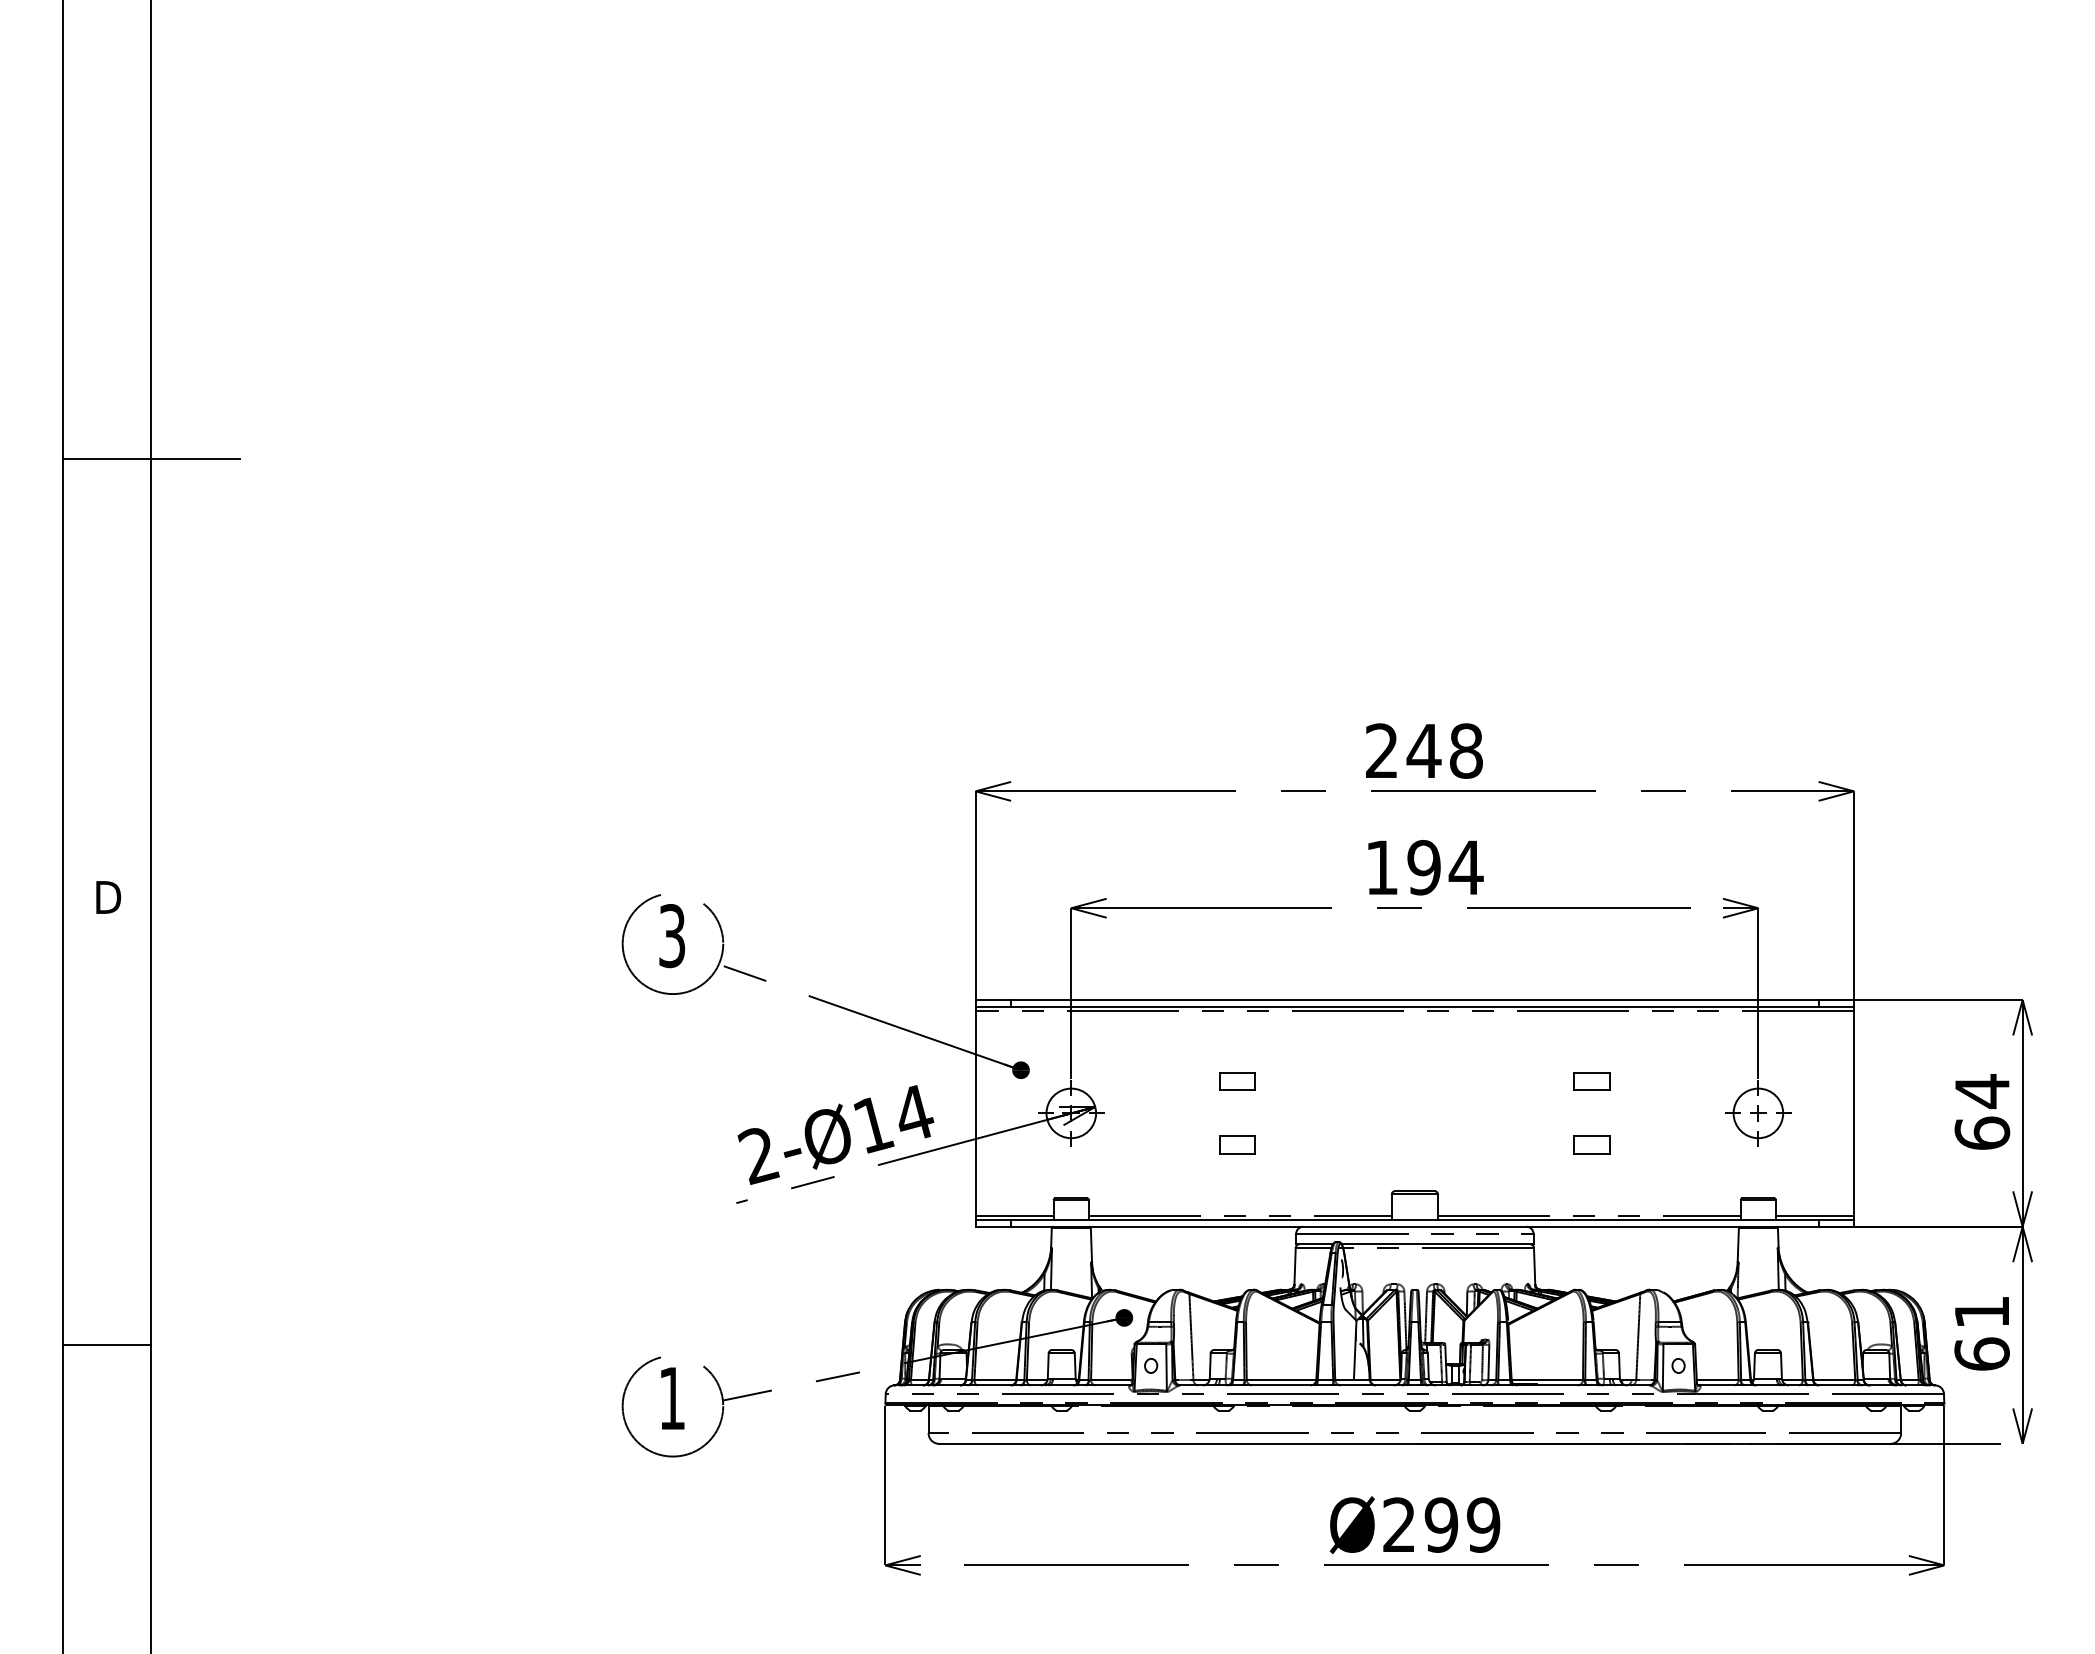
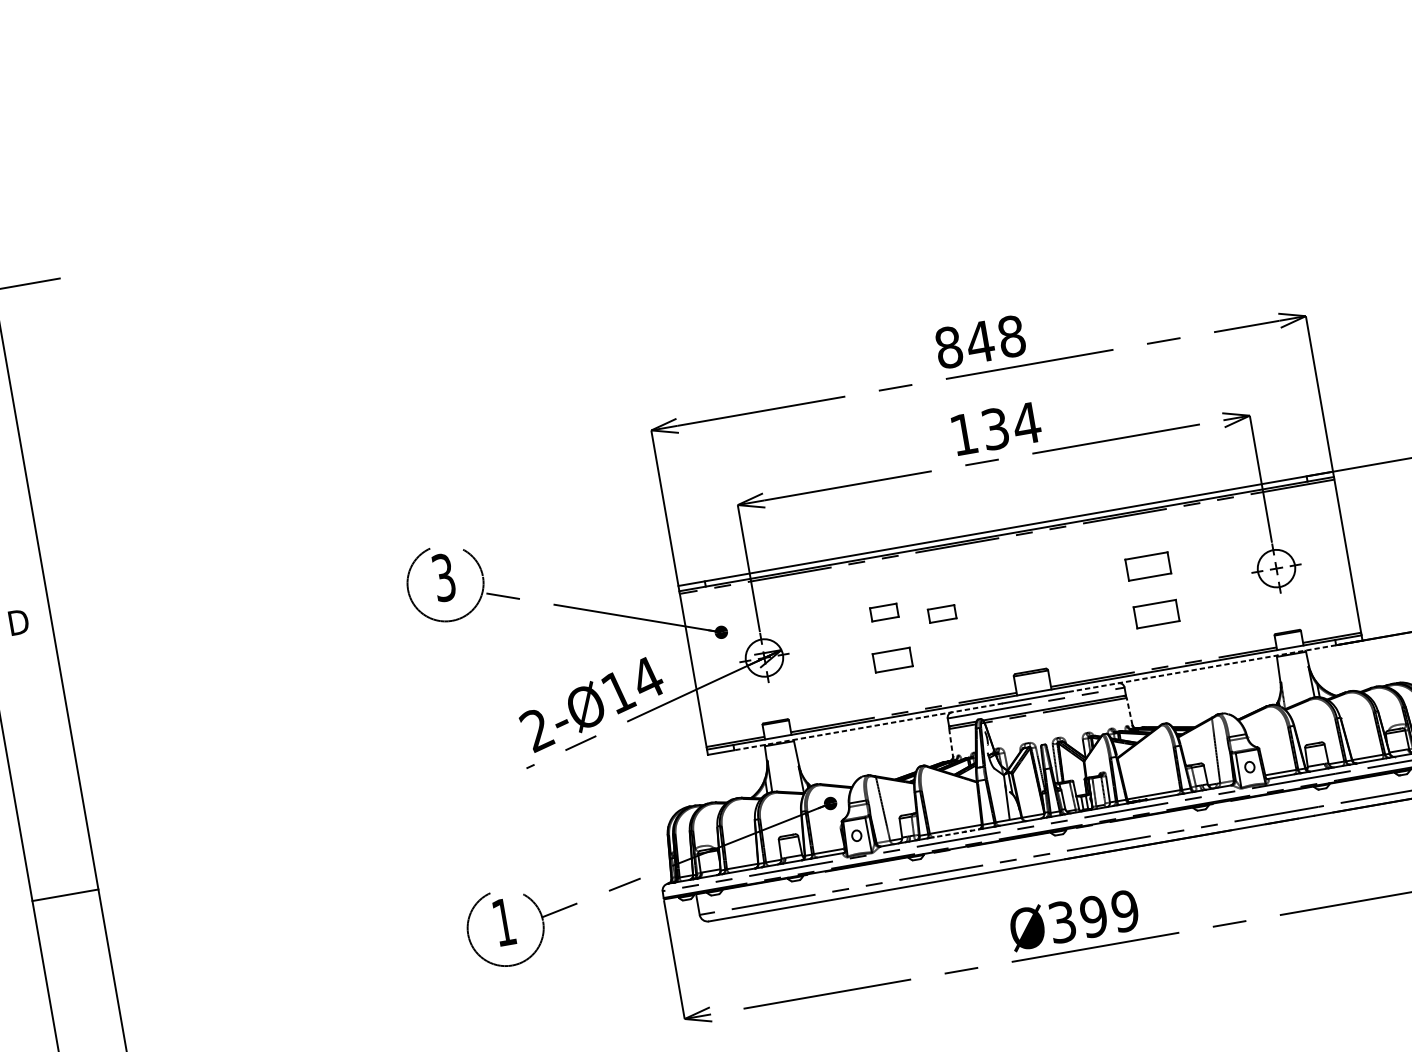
text: (1381, 750) -> (948, 347), 248 -> 848
text: (1423, 867) -> (994, 428), 194 -> 134
part: (1591, 1081) -> (1147, 566), size x1.6
part: (1312, 1096) -> (942, 614), added
part: (1237, 1144) -> (892, 659), size x1.4
part: (1591, 1144) -> (1156, 613), size x1.6
line: (1190, 1226) -> (868, 726), solid -> dashed
line: (1638, 1226) -> (1201, 668), solid -> dashed
line: (1534, 1265) -> (1129, 711), solid -> dashed
line: (1295, 1266) -> (951, 742), solid -> dashed
line: (106, 1344) -> (64, 895), moved
line: (1280, 1385) -> (955, 833), solid -> dashed
text: (1399, 1524) -> (1062, 921), Ø299 -> Ø399

